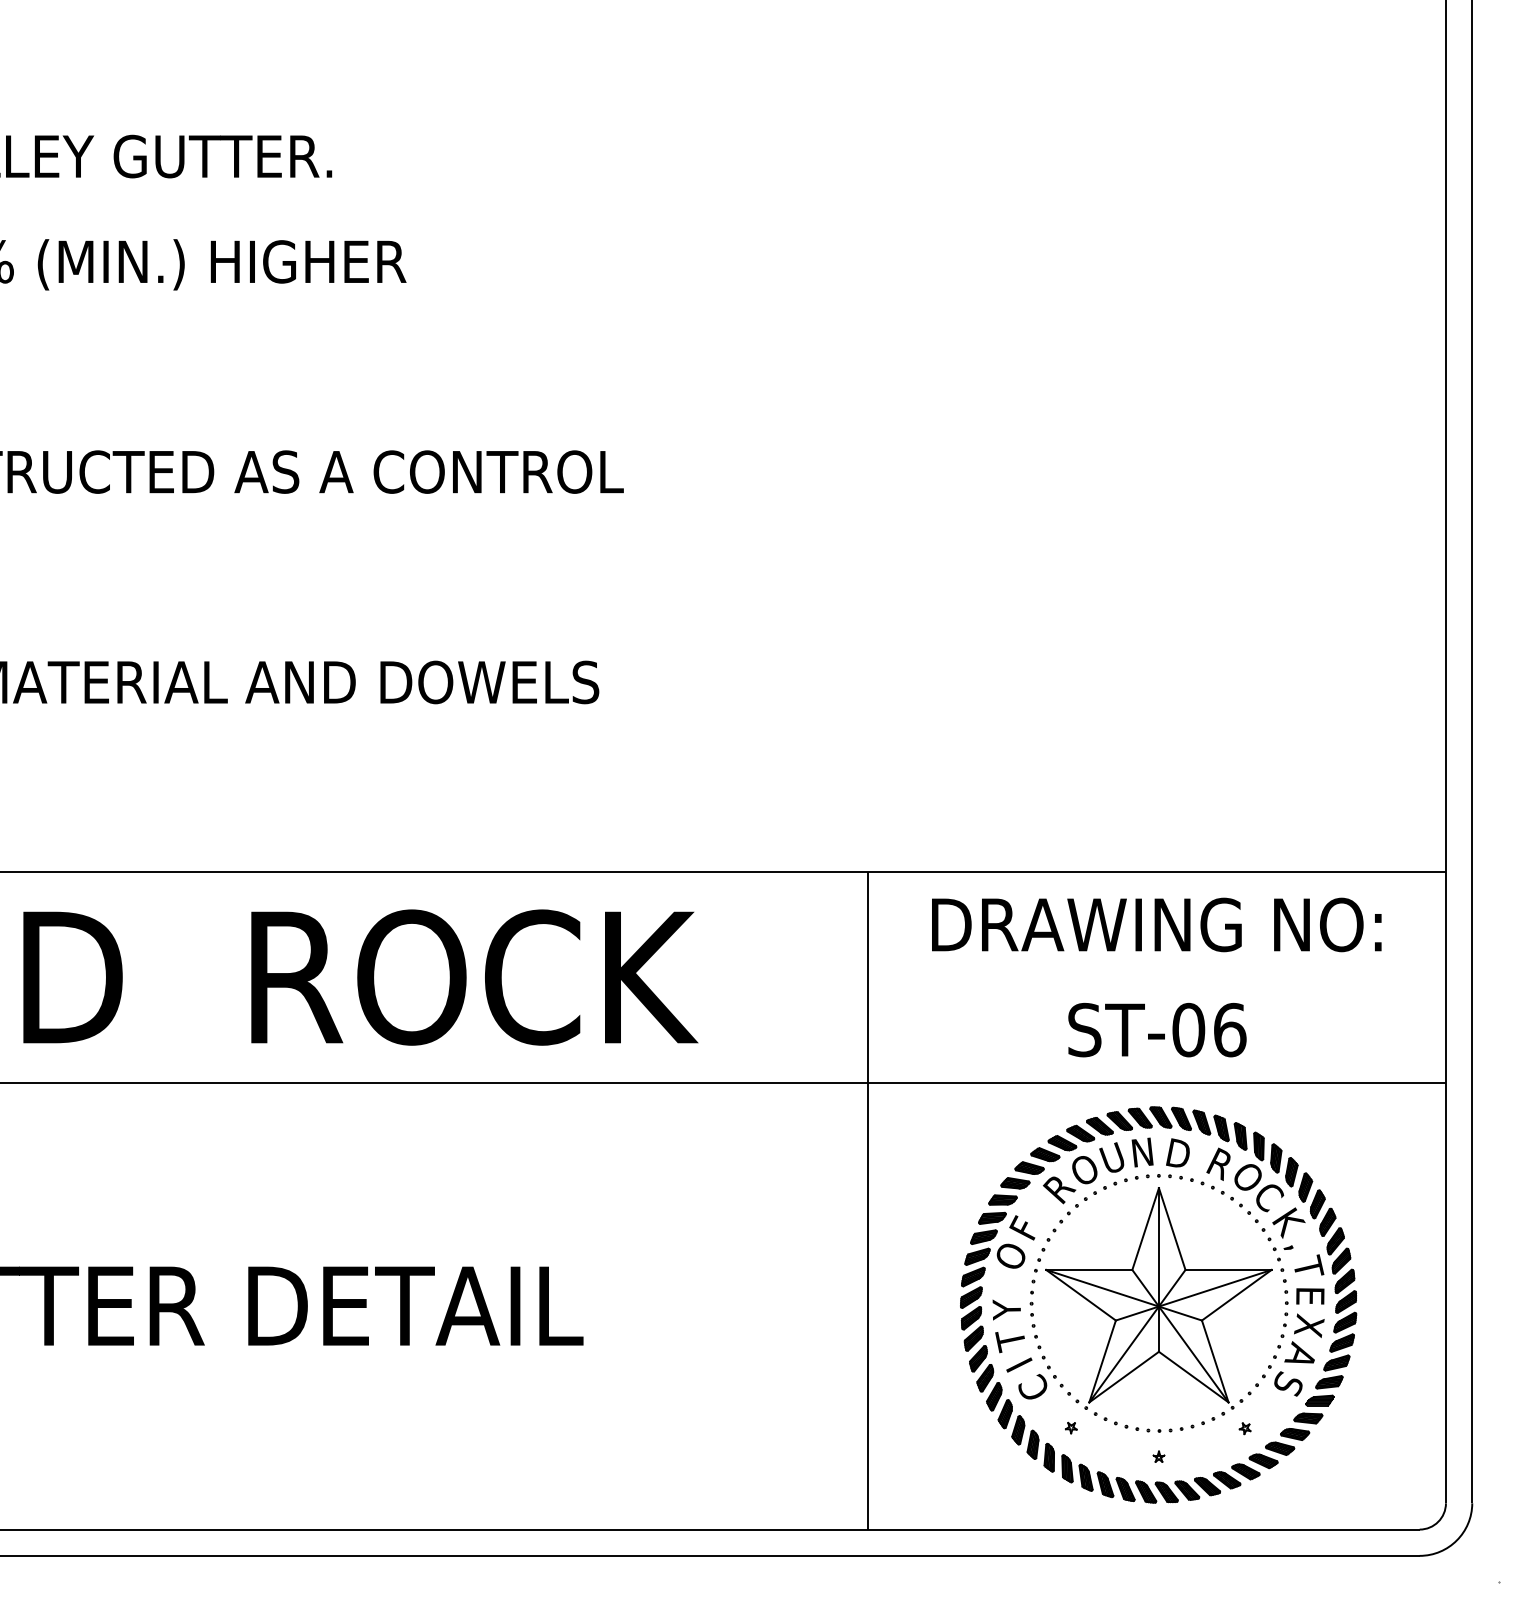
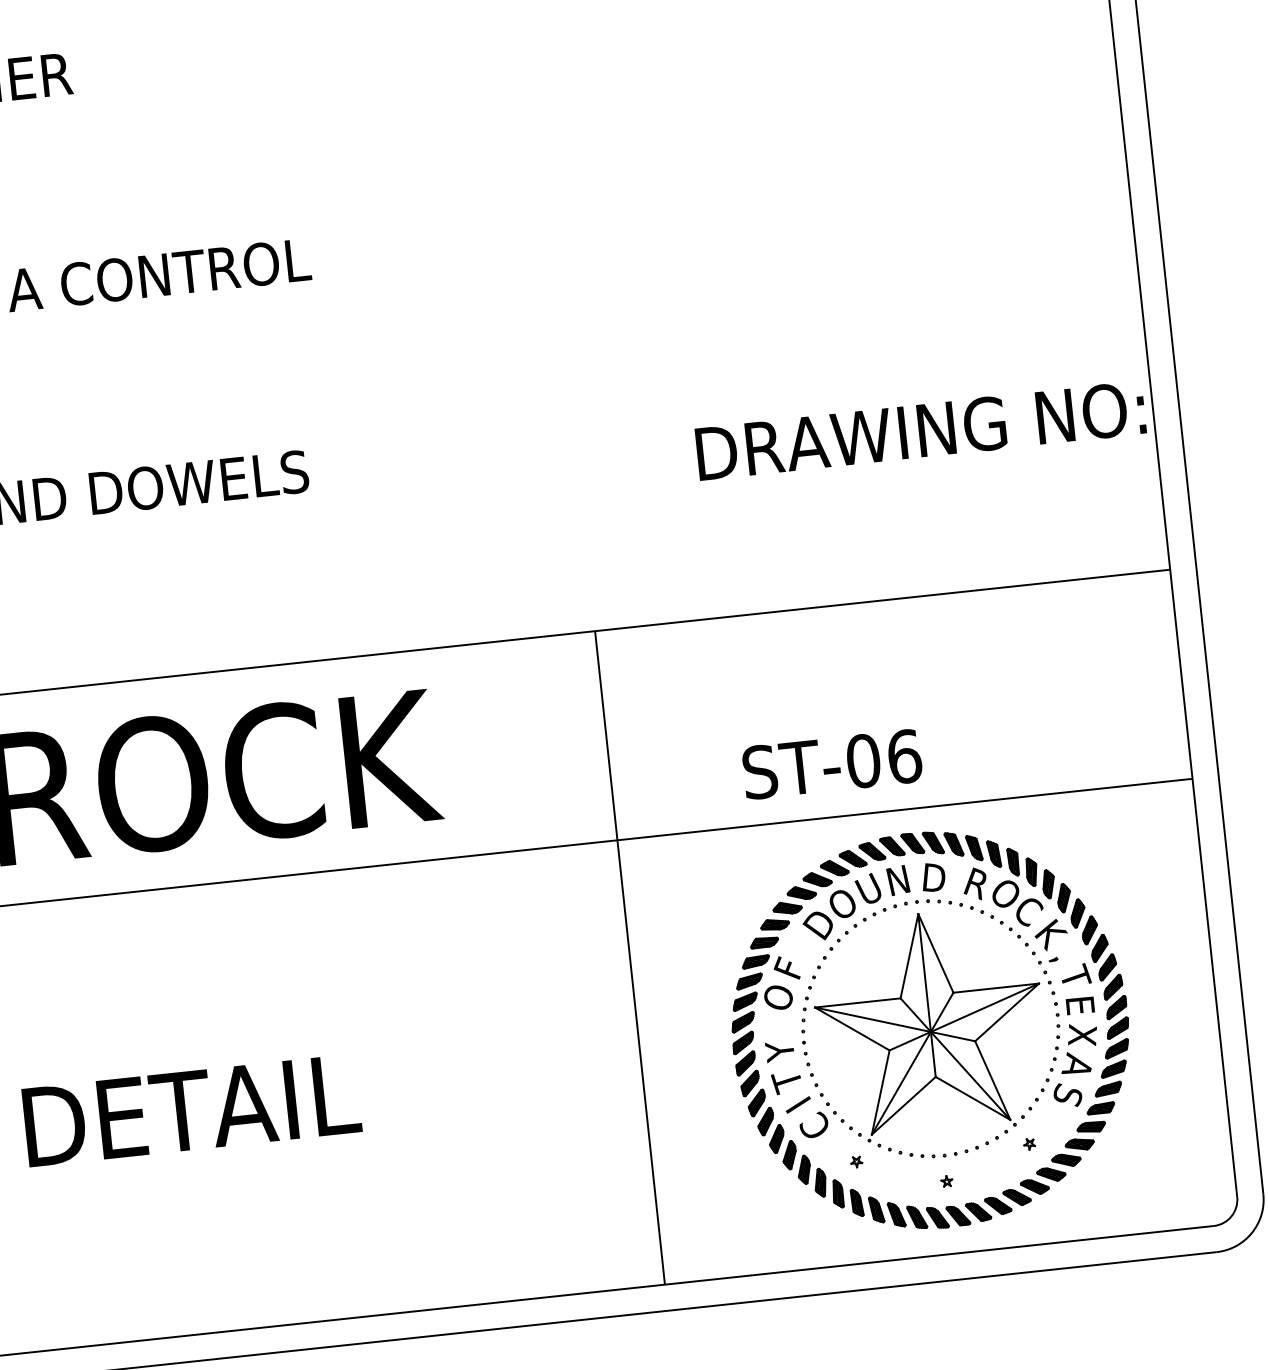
text: (1156, 924) -> (920, 430), moved
text: (1157, 1030) -> (832, 764), moved
text: (1063, 1187) -> (823, 923), R -> D

